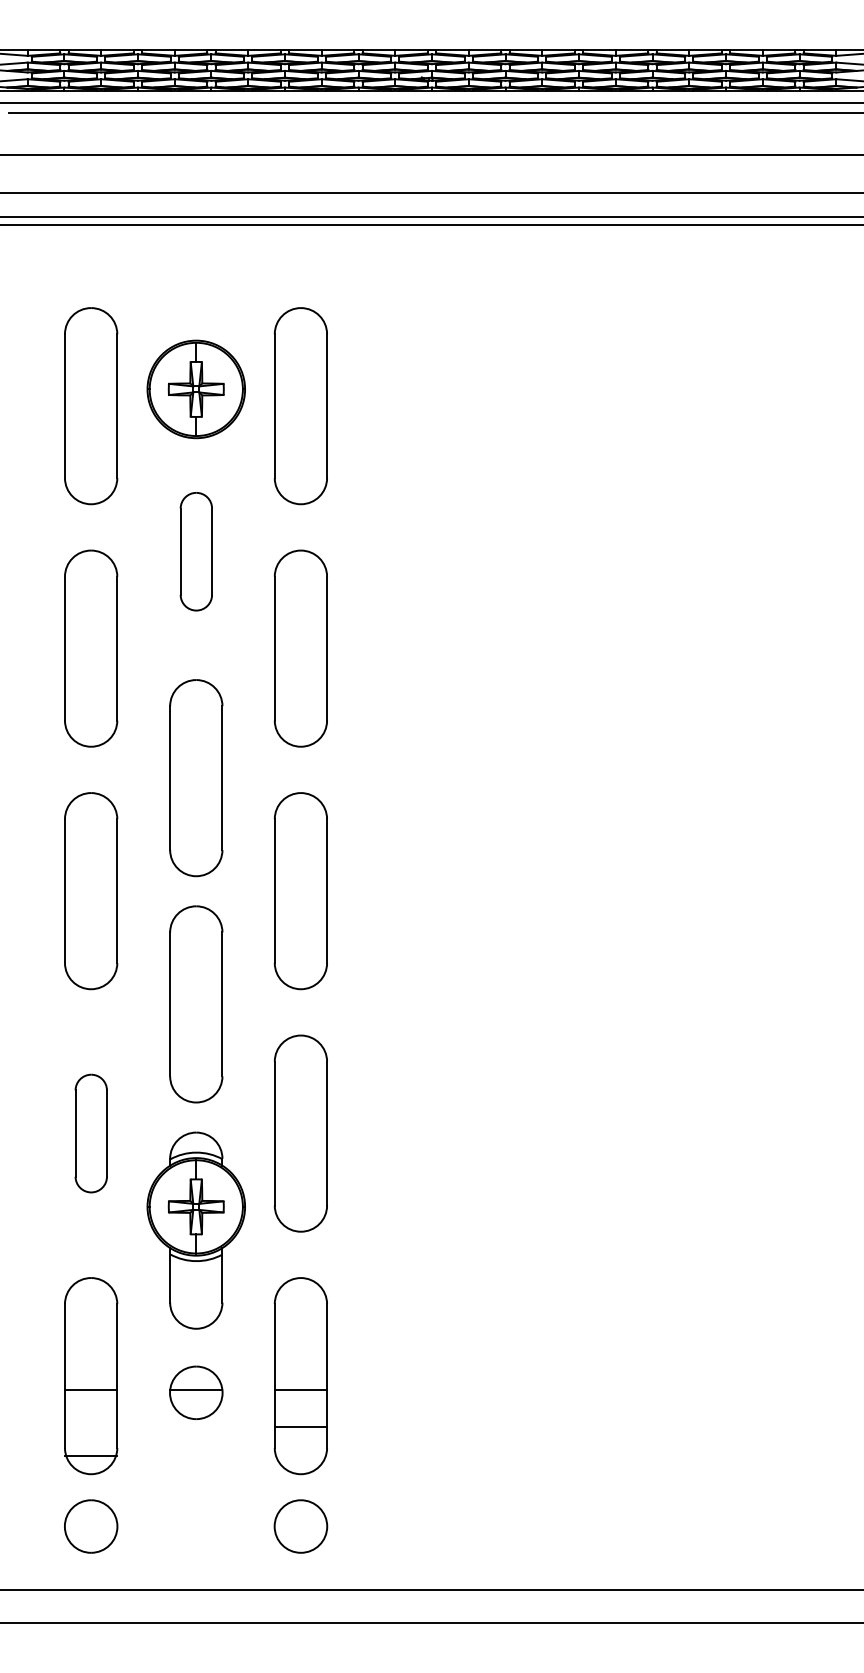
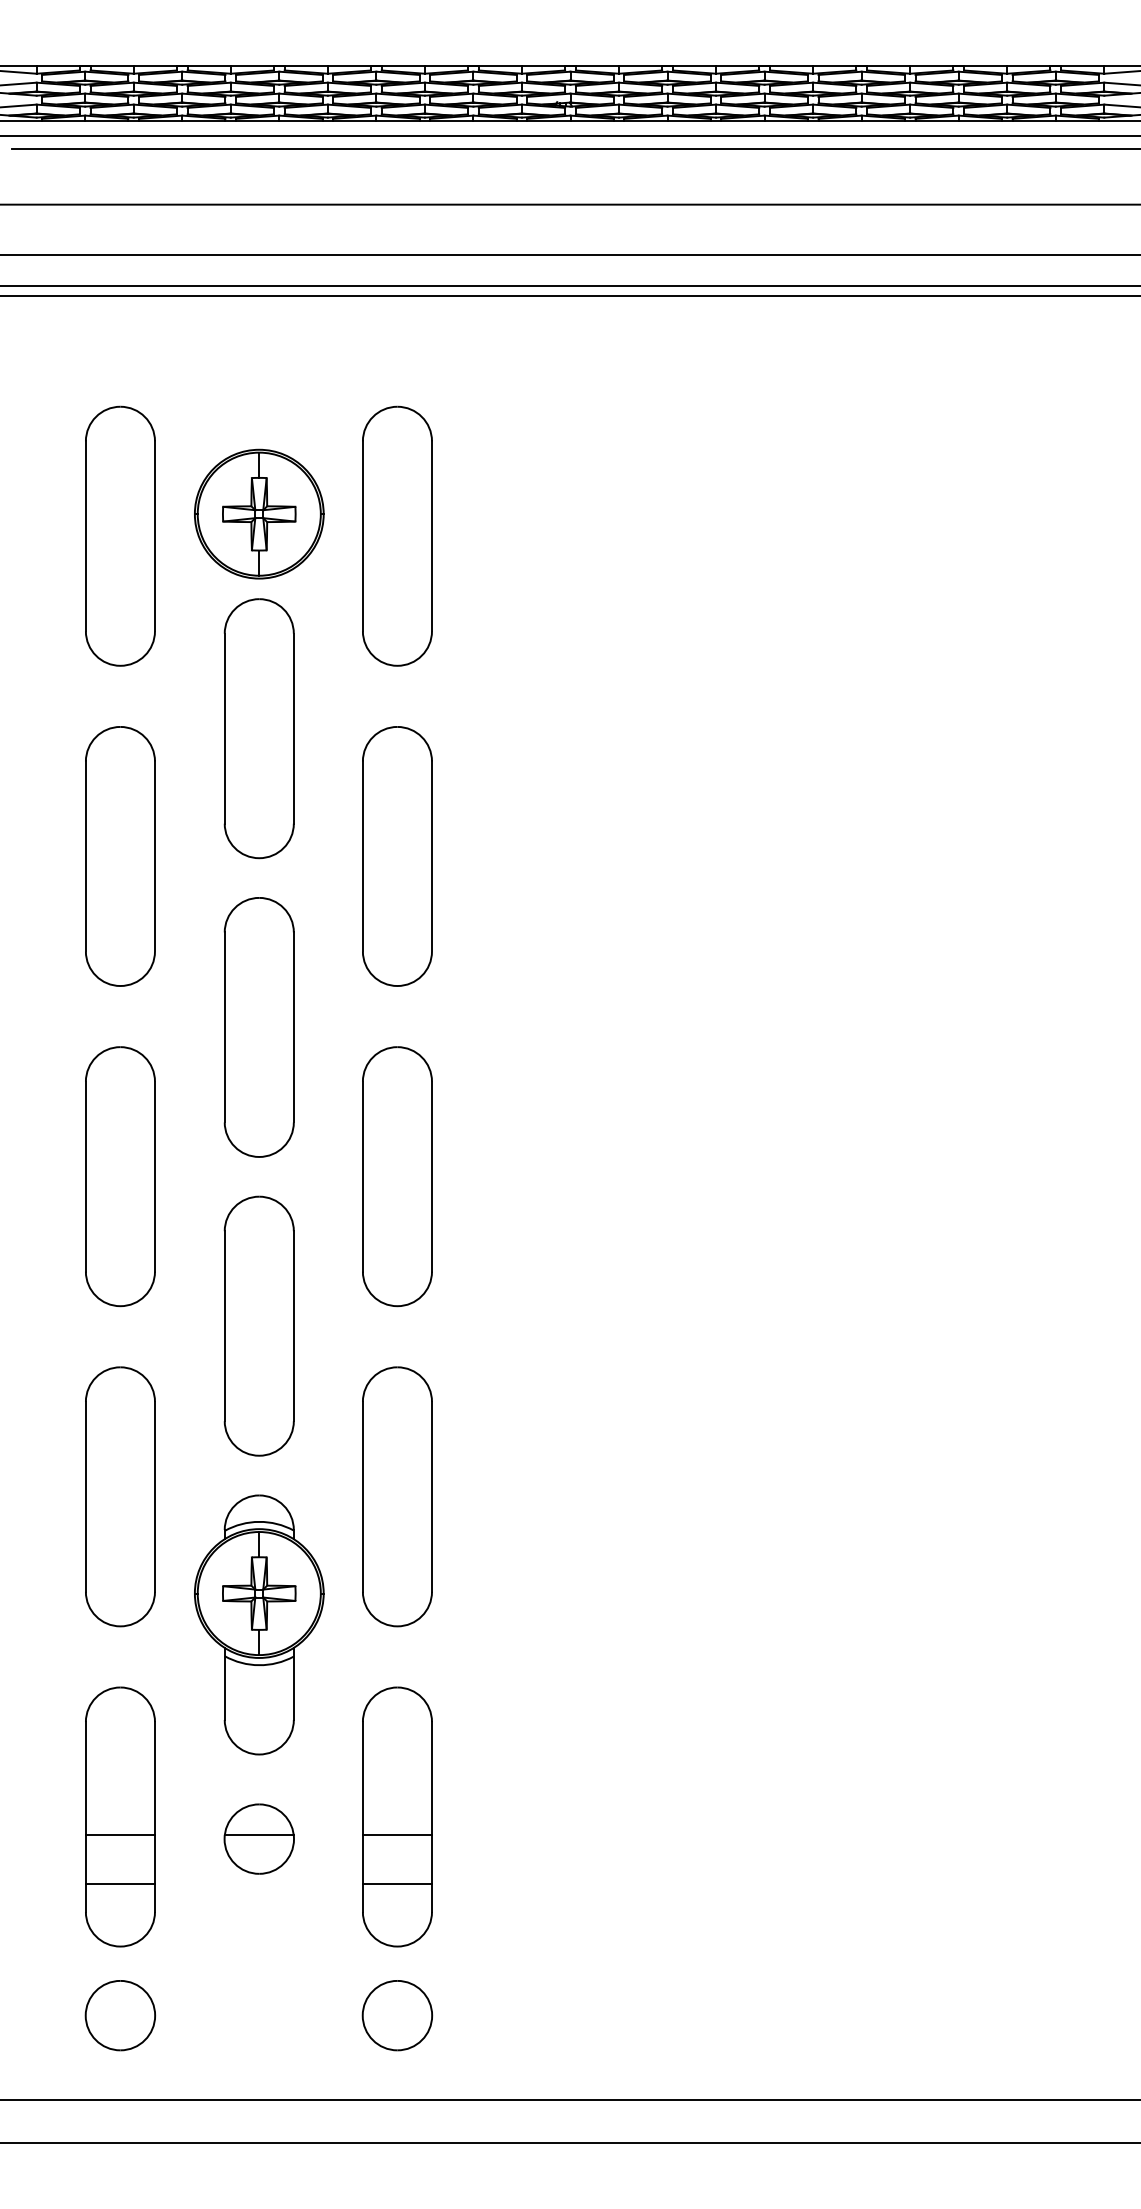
part: (196, 551) -> (259, 728), size x1.67
part: (91, 1133) -> (120, 1496), size x1.67
line: (90, 1455) -> (119, 1883), moved

